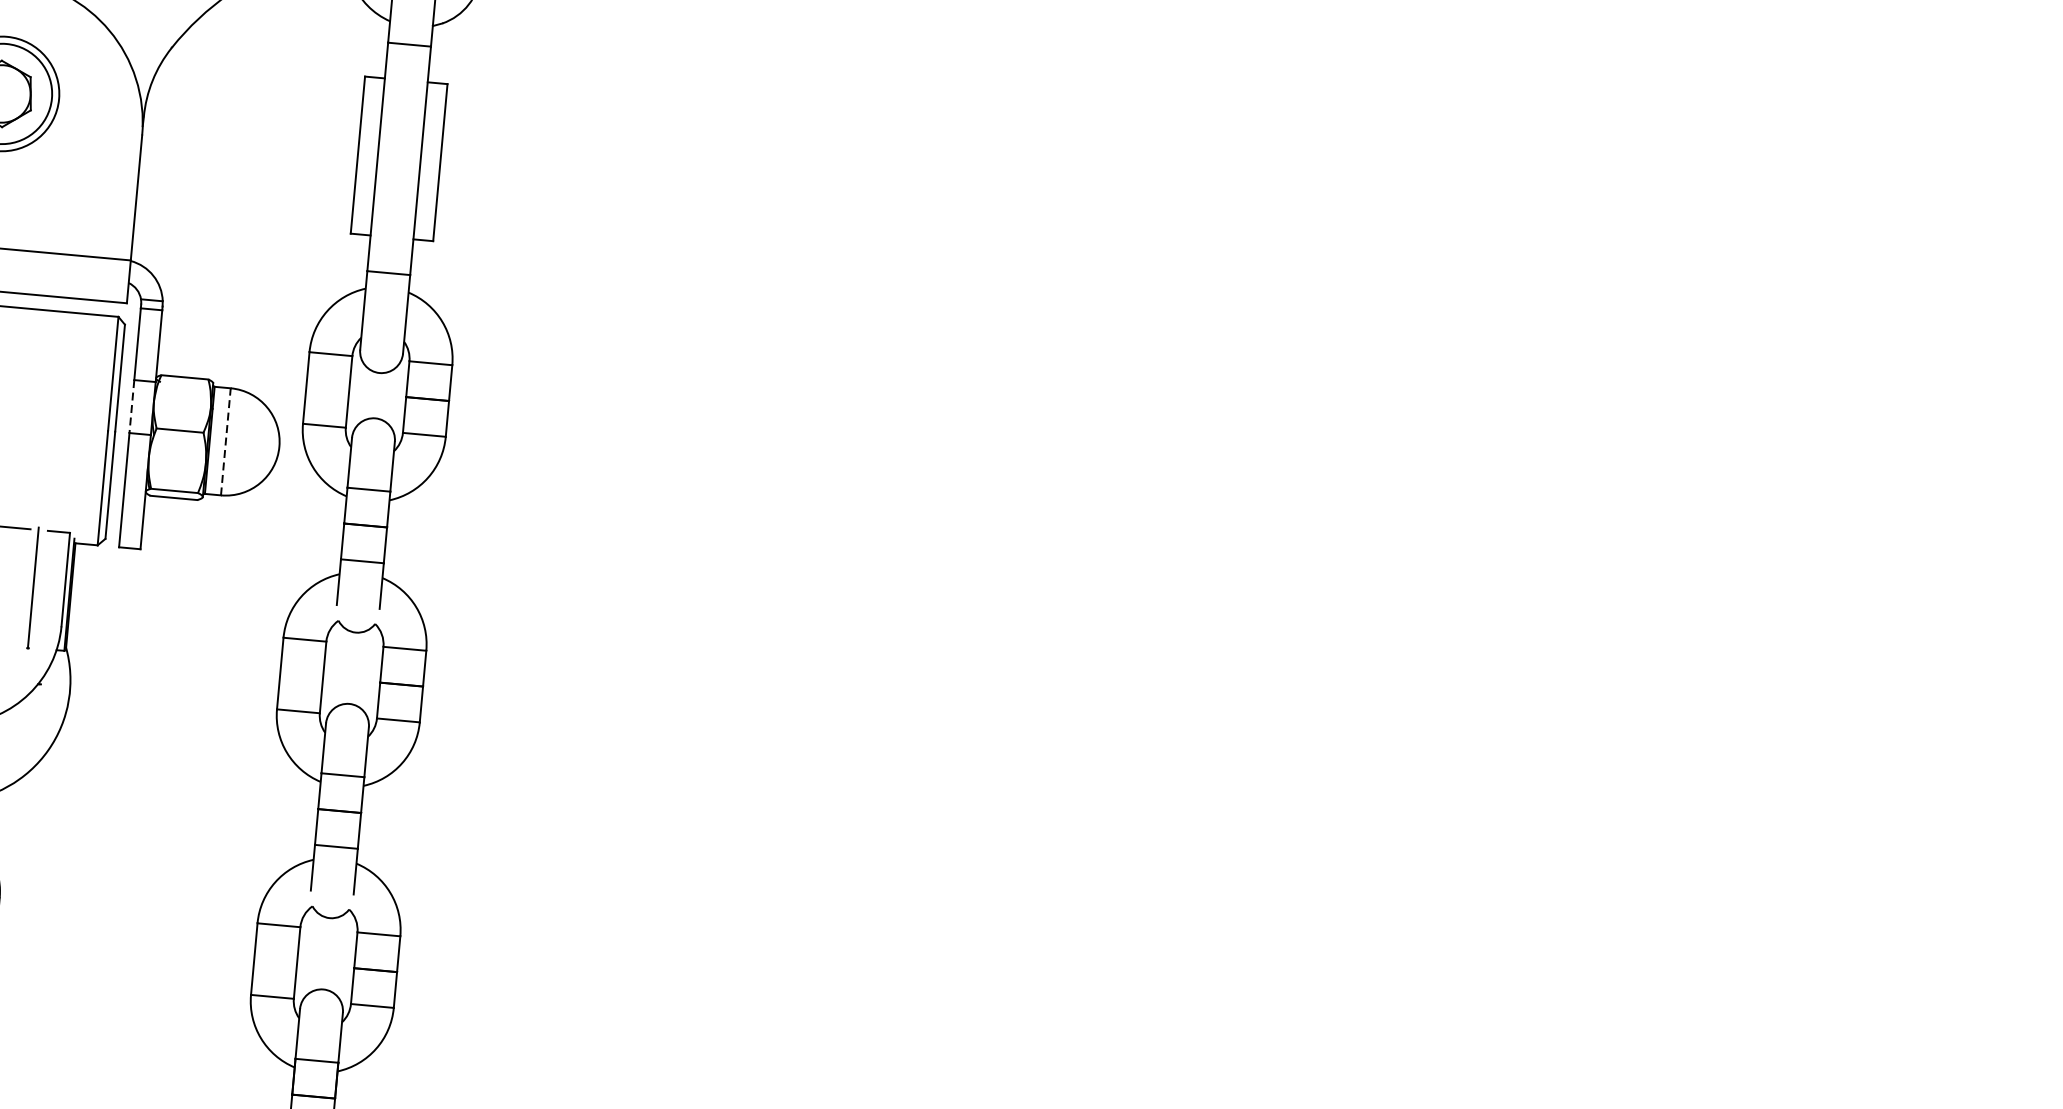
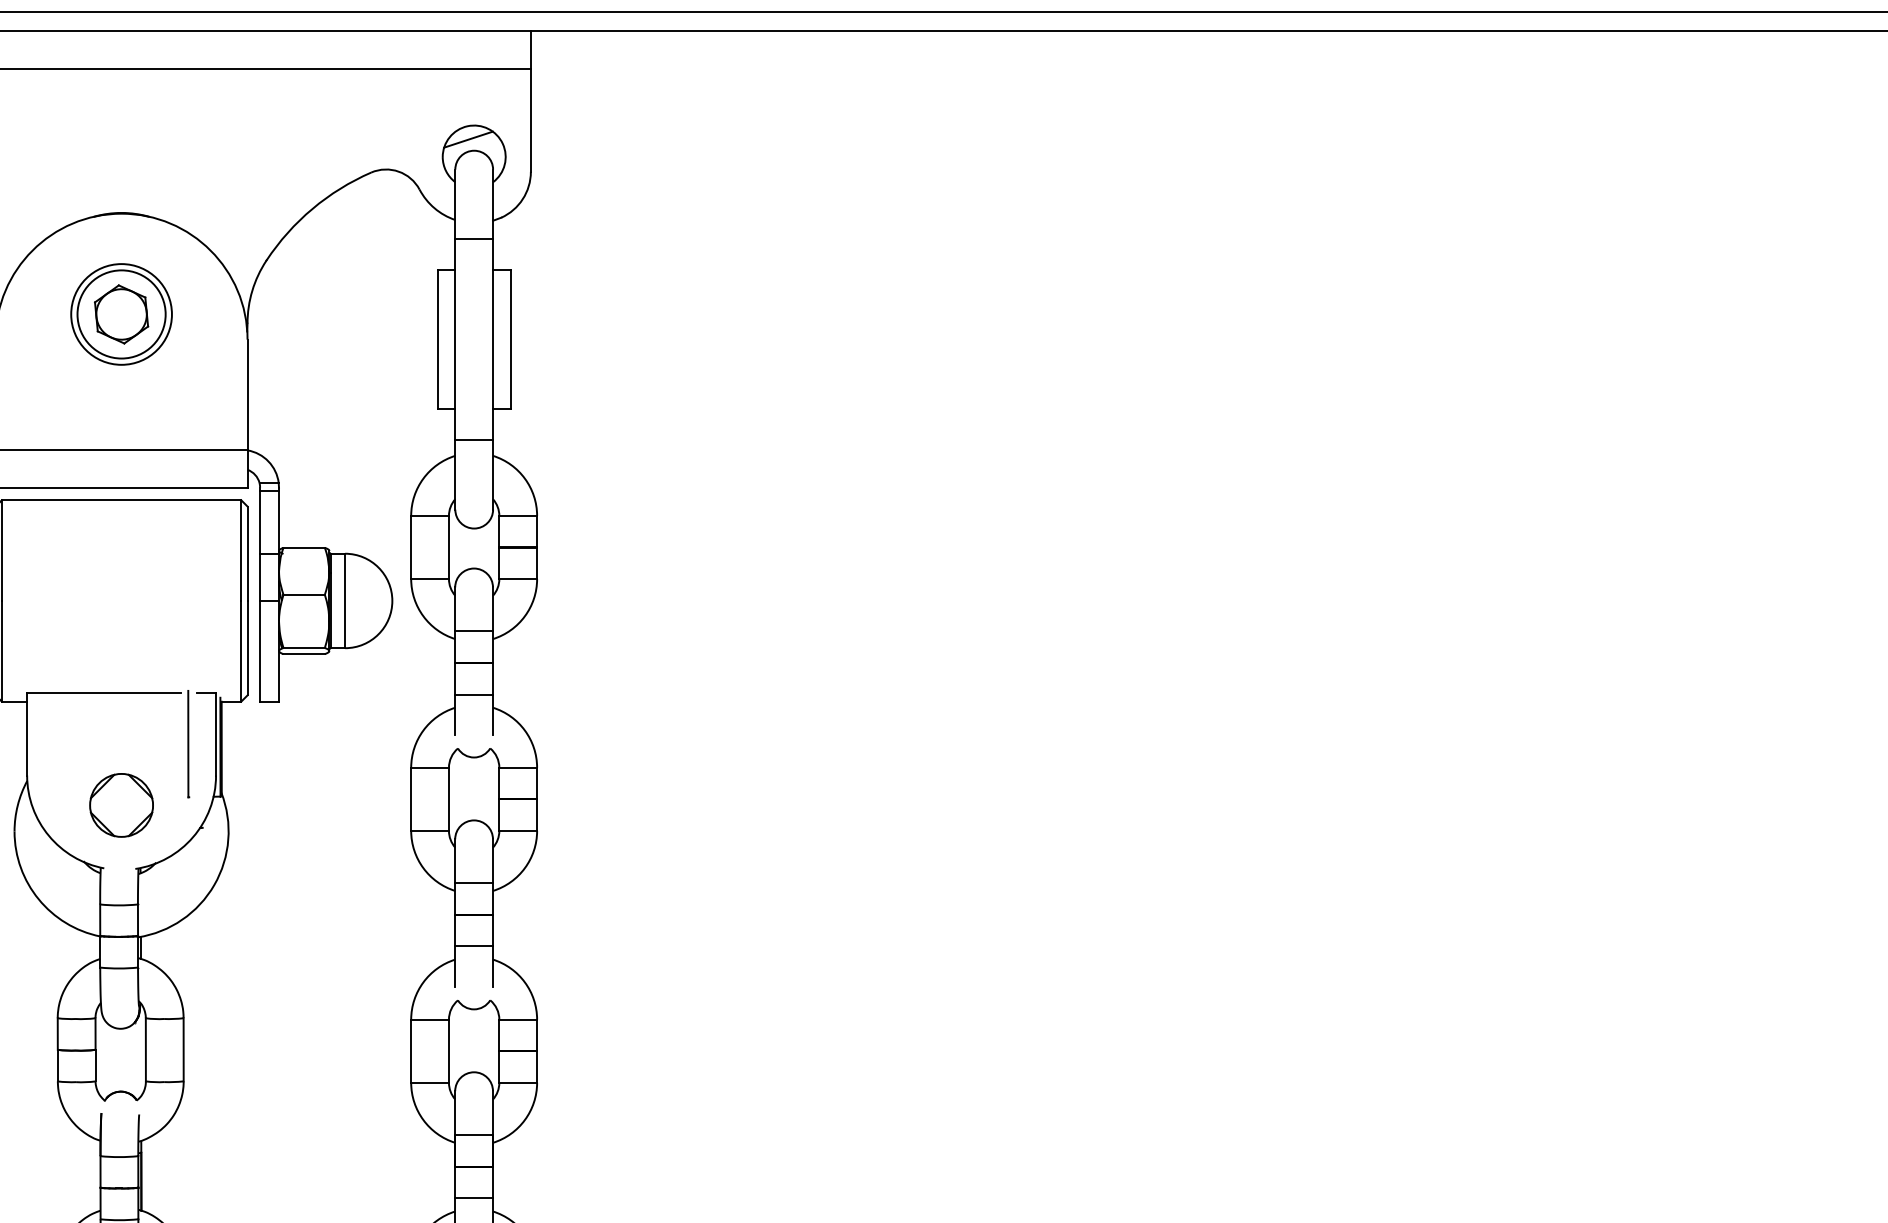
line: (132, 407) -> (260, 578), dashed -> solid
line: (226, 441) -> (345, 600), dashed -> solid

